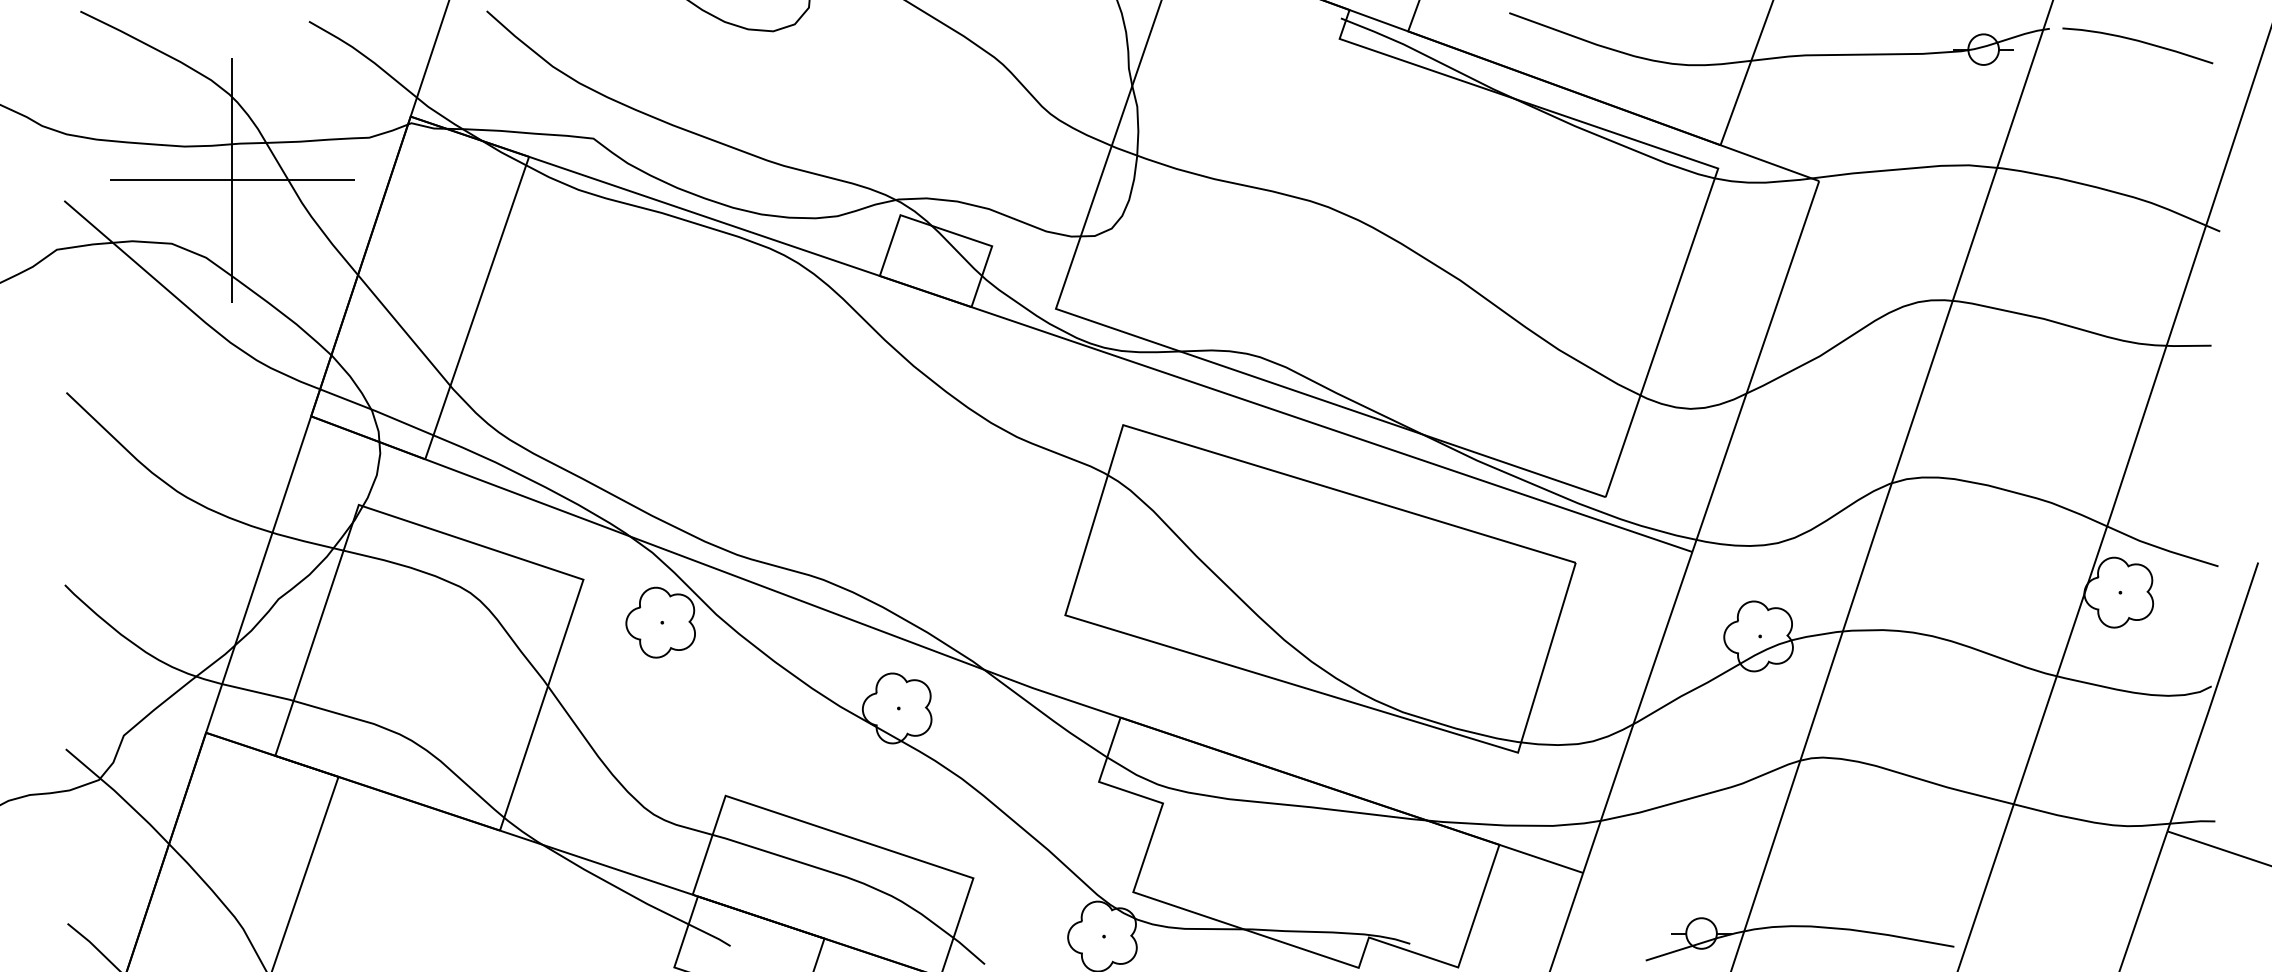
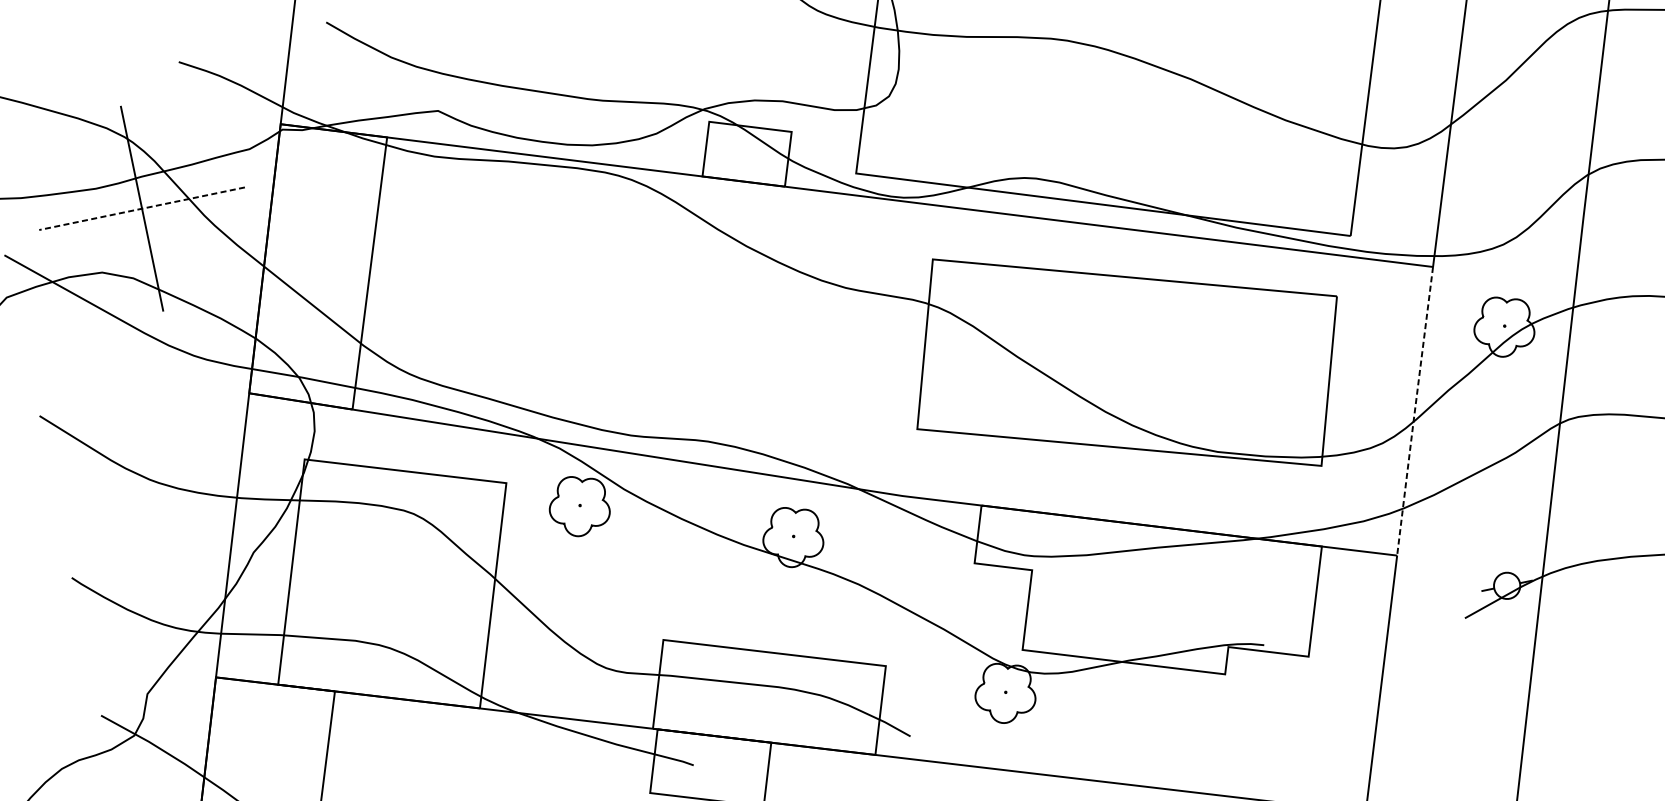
line: (231, 180) -> (141, 209), solid -> dashed
line: (1637, 713) -> (1415, 412), solid -> dashed

